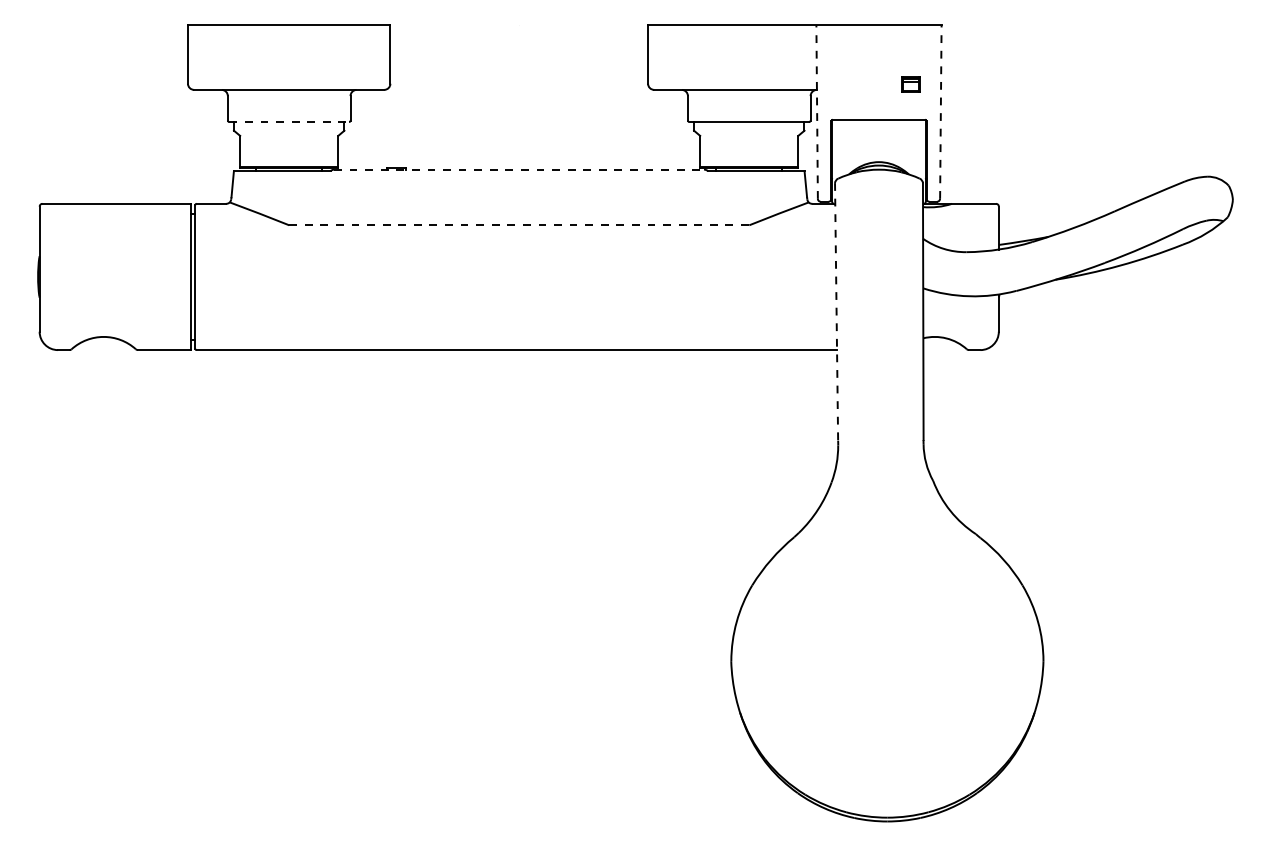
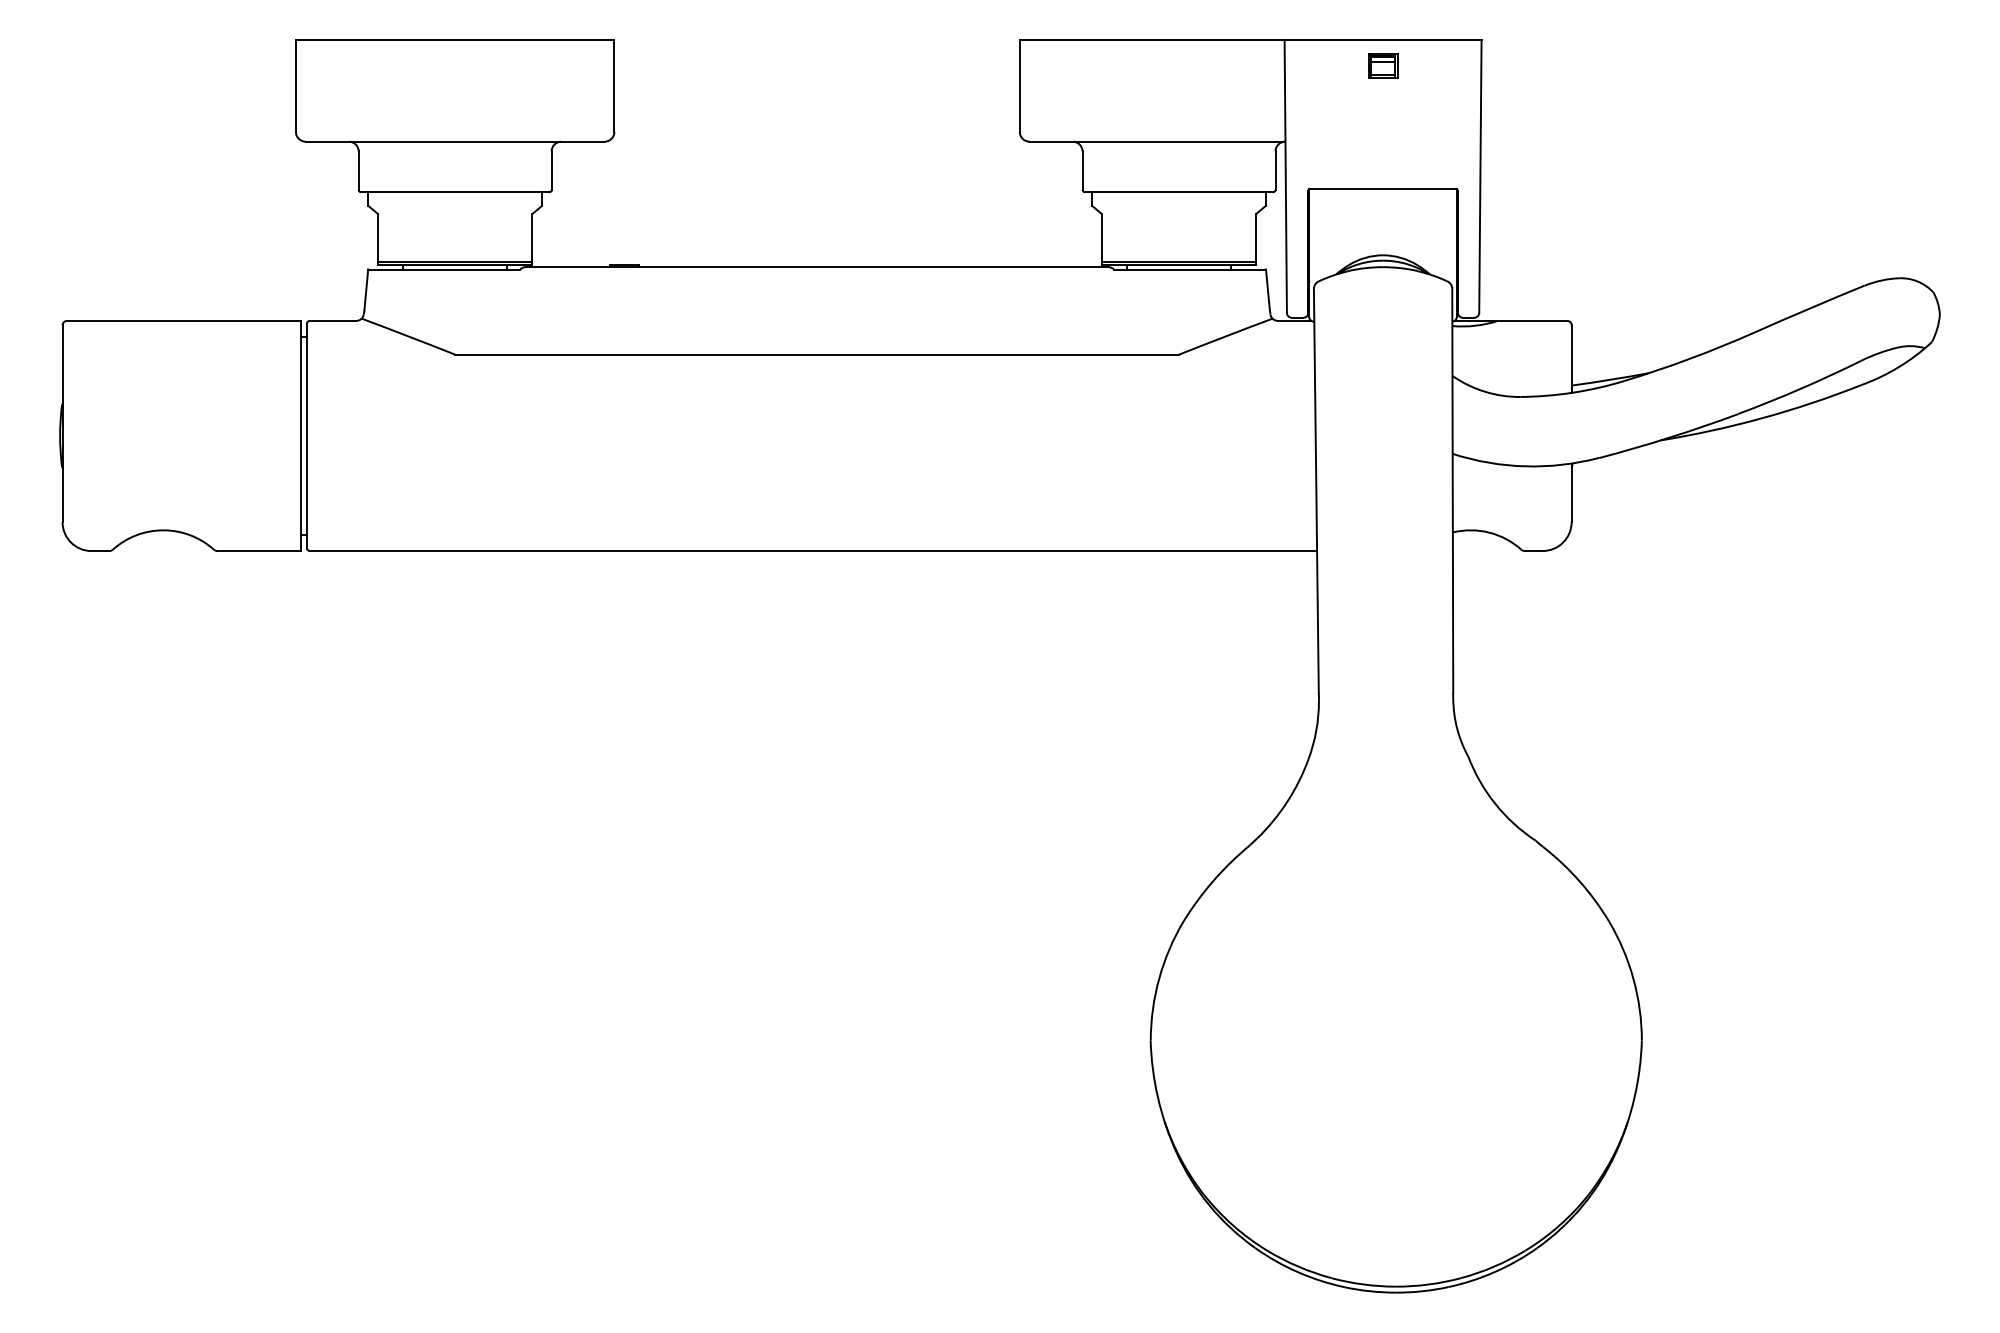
part: (910, 84) -> (1382, 65), moved
line: (817, 112) -> (1286, 177), dashed -> solid
line: (940, 112) -> (1479, 177), dashed -> solid
line: (289, 122) -> (455, 192), dashed -> solid
line: (519, 169) -> (817, 266), dashed -> solid
line: (519, 225) -> (817, 354), dashed -> solid
line: (836, 311) -> (1316, 490), dashed -> solid

